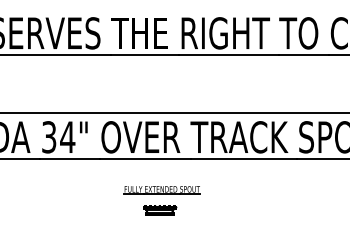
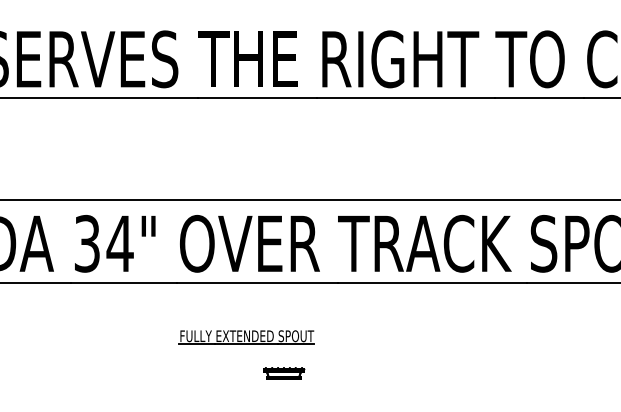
part: (161, 190) -> (245, 338), moved
part: (160, 210) -> (284, 373), size x0.7

